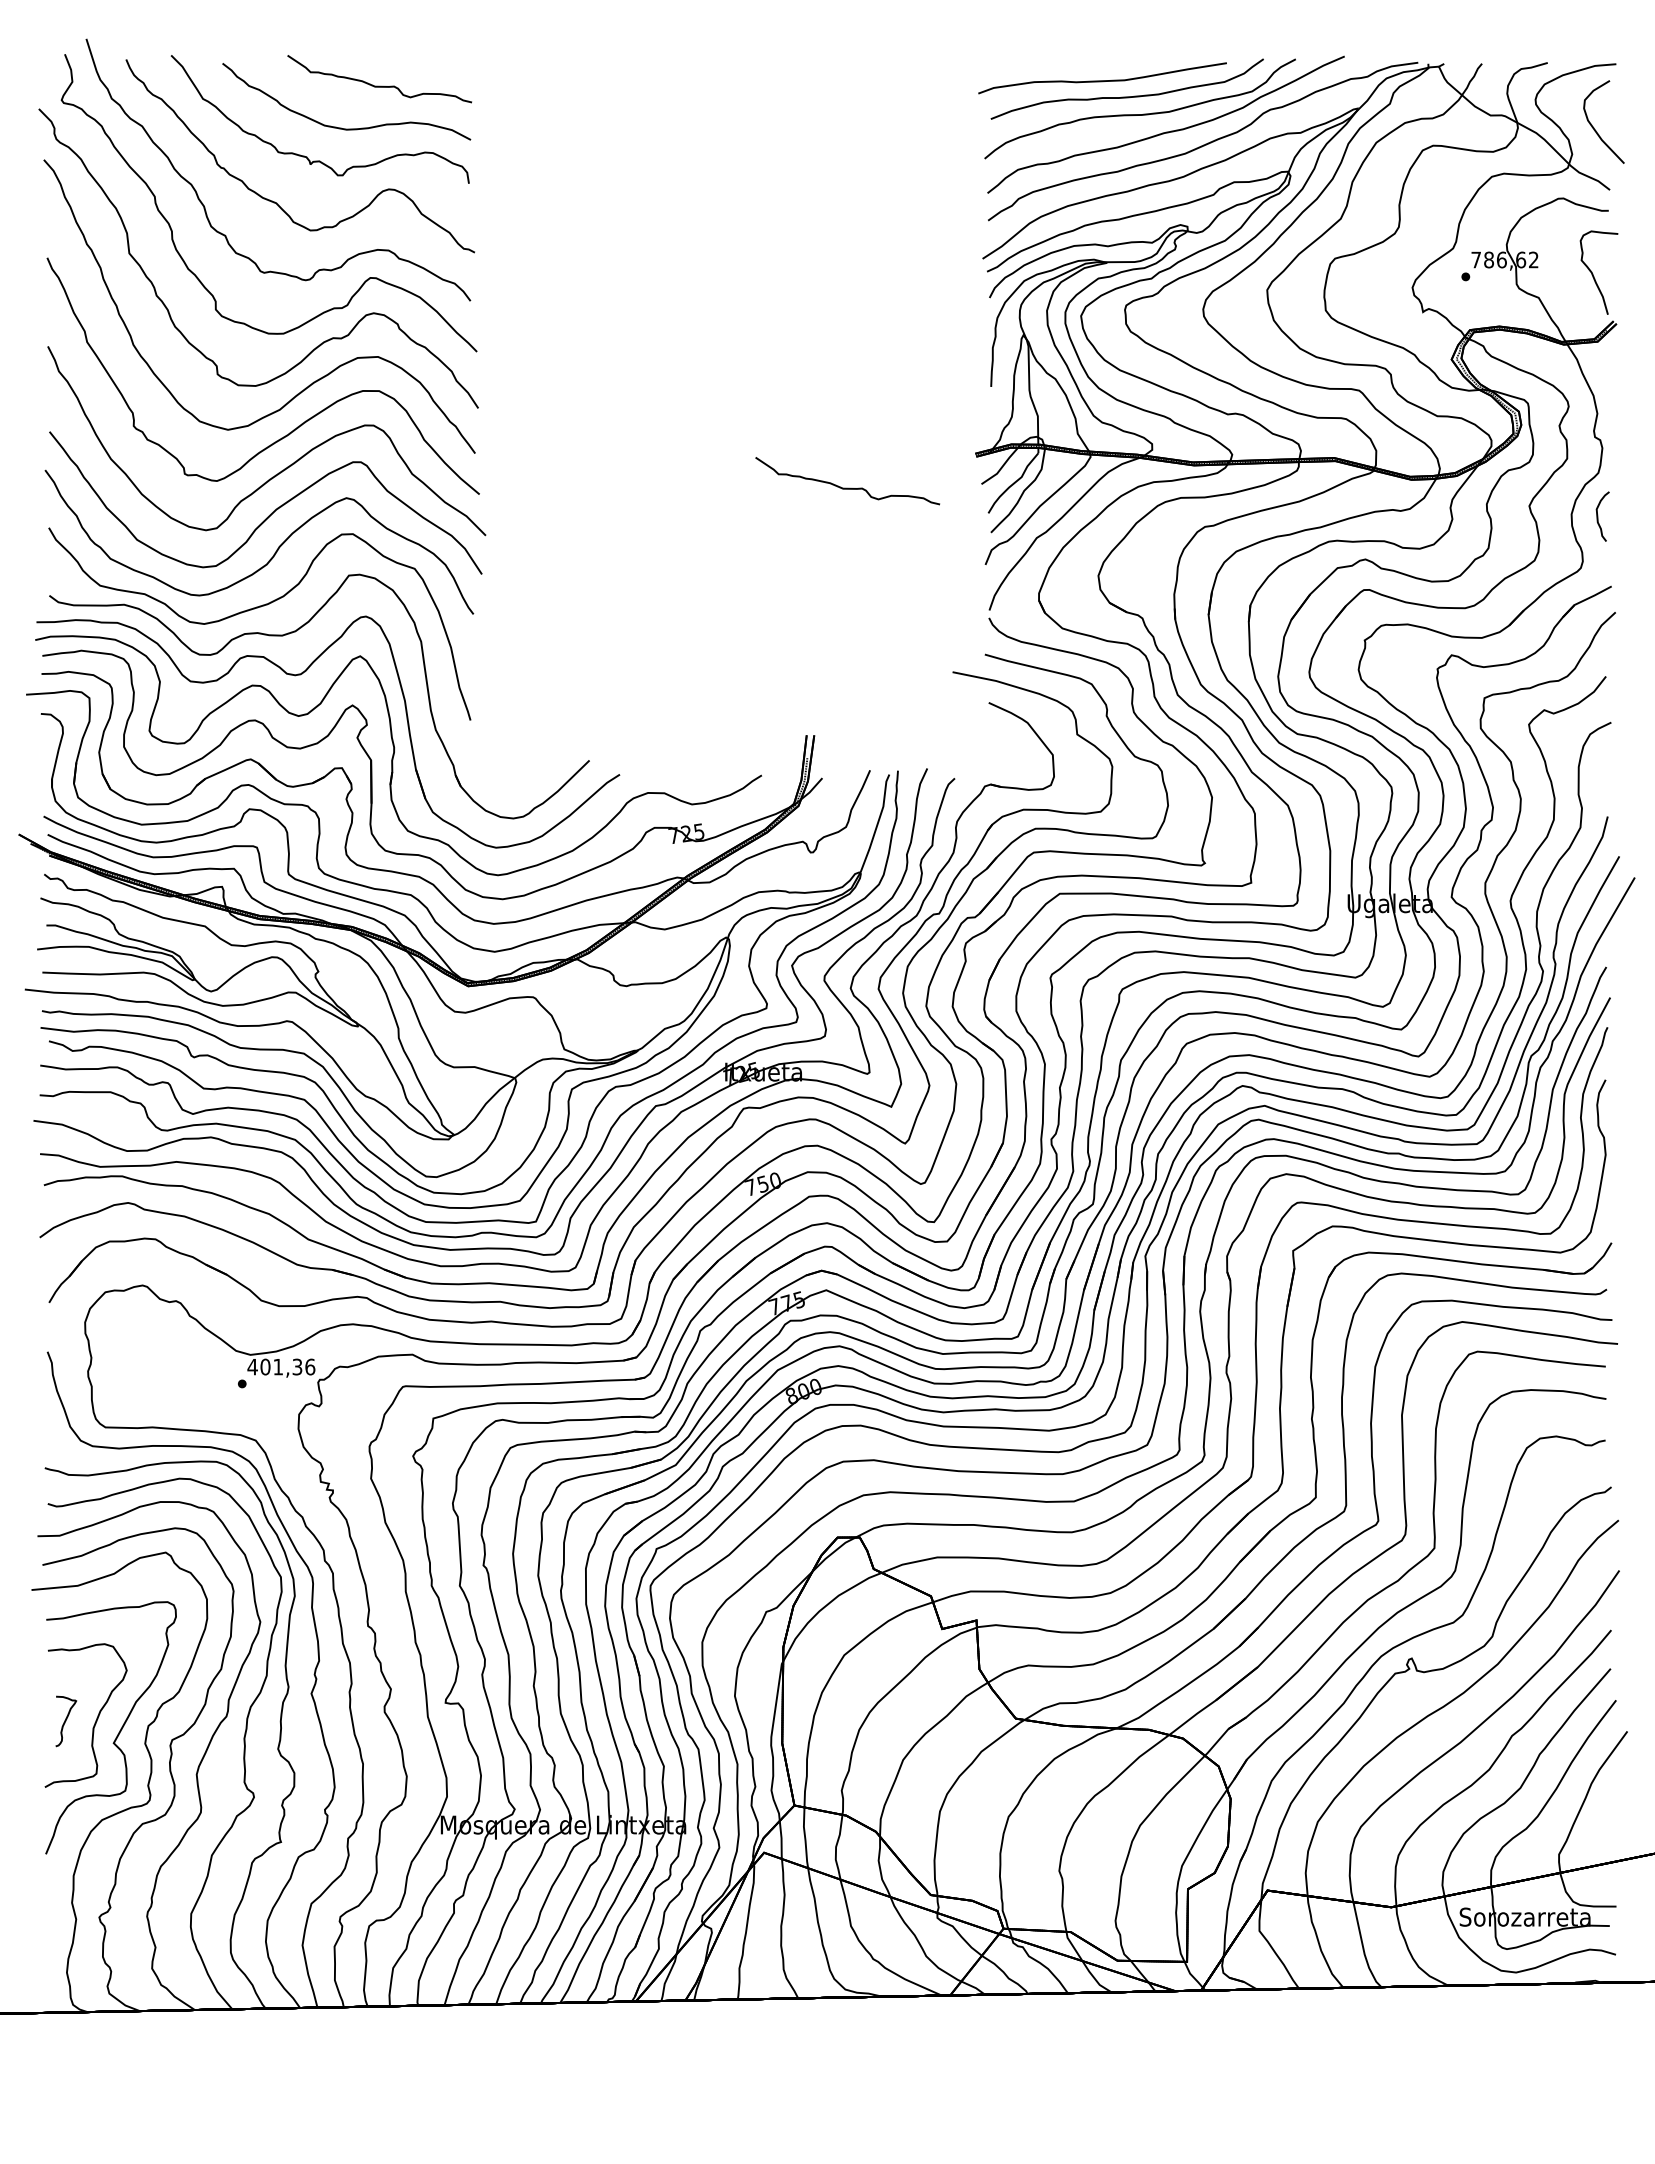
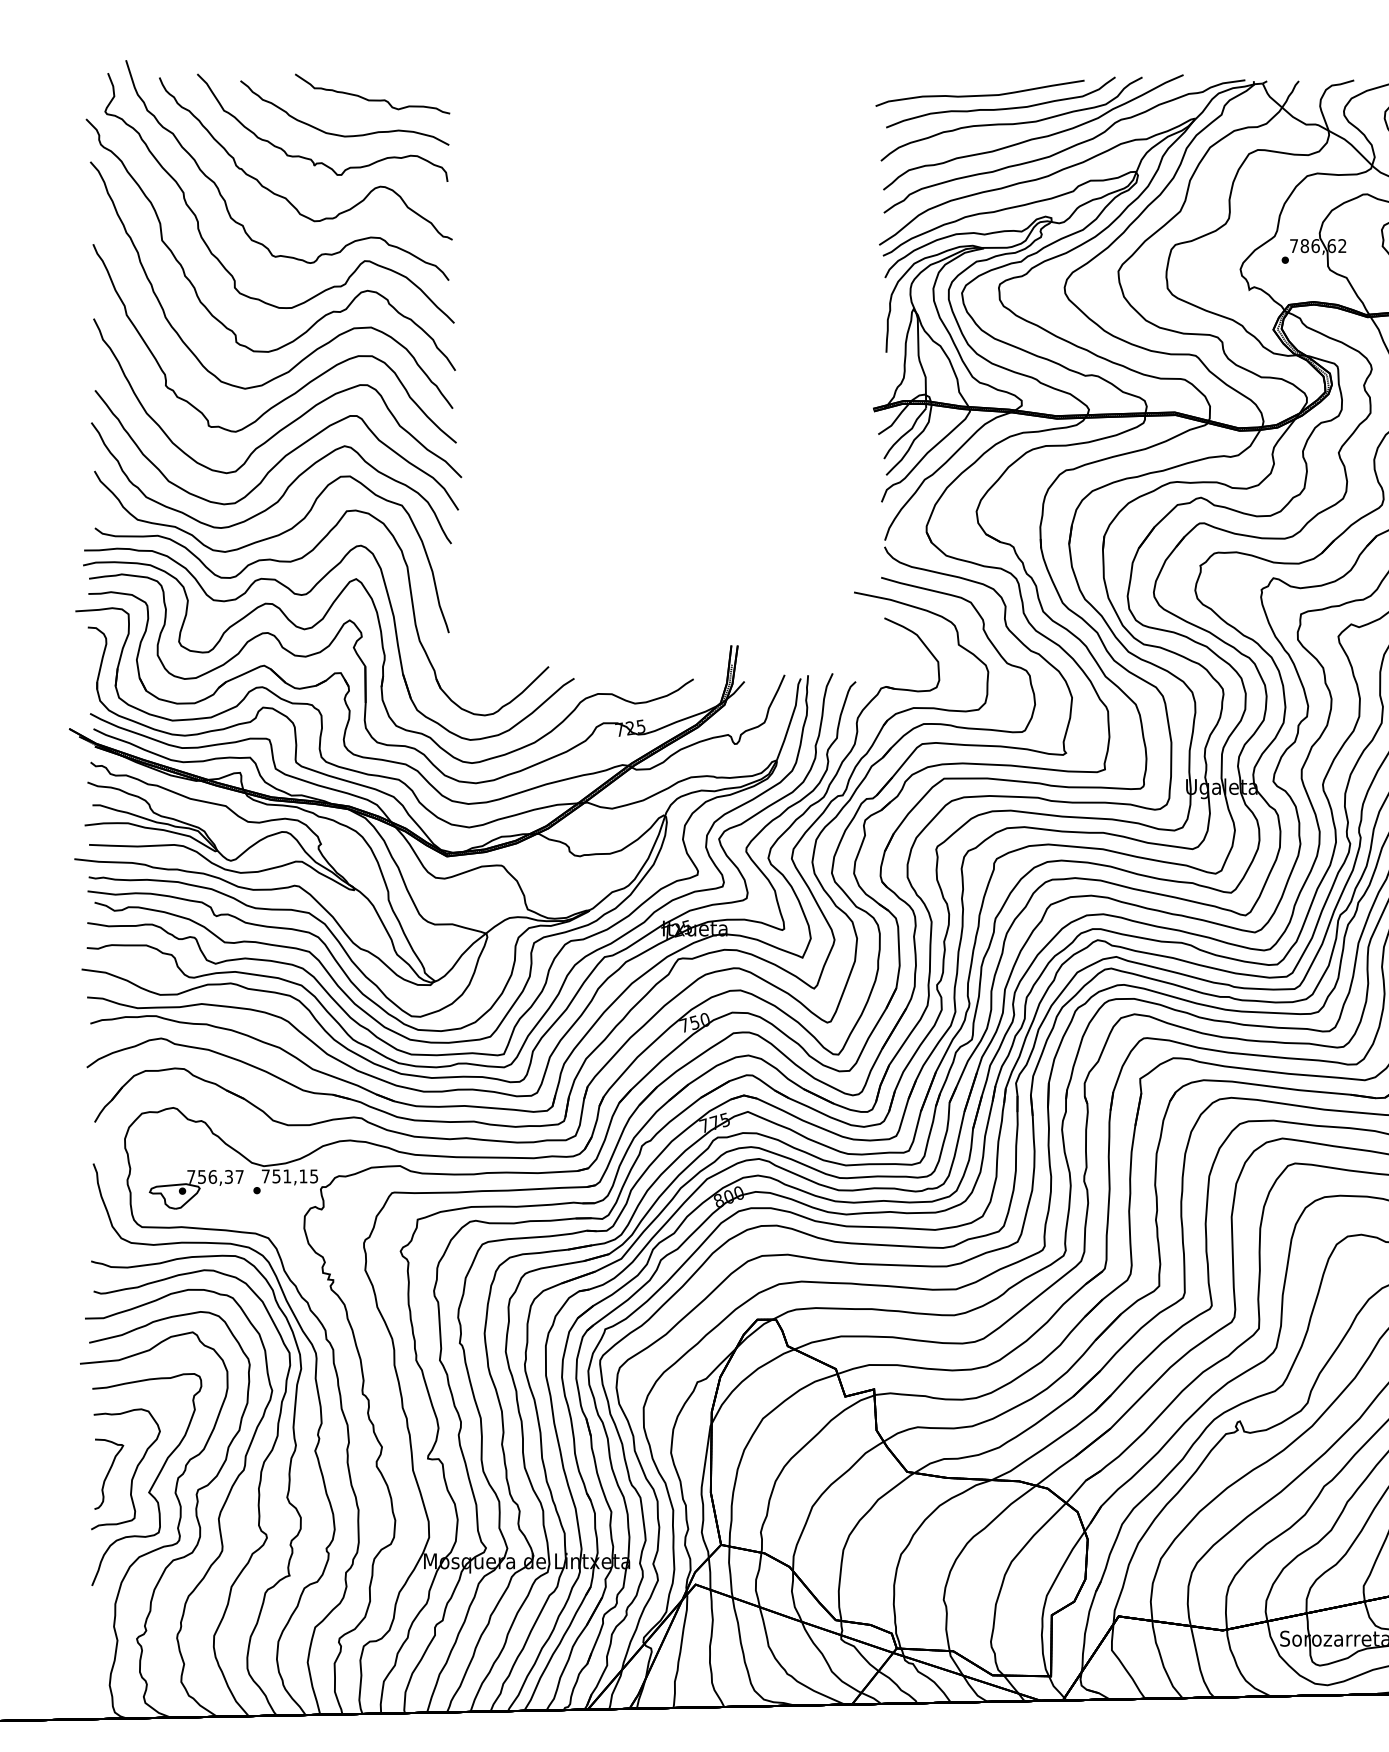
curve: (847, 487) -> (765, 437), removed
text: (281, 1366) -> (290, 1175), 401,36 -> 751,15
part: (169, 1382) -> (195, 1189), added
part: (65, 1721) -> (108, 1474), size x1.67

